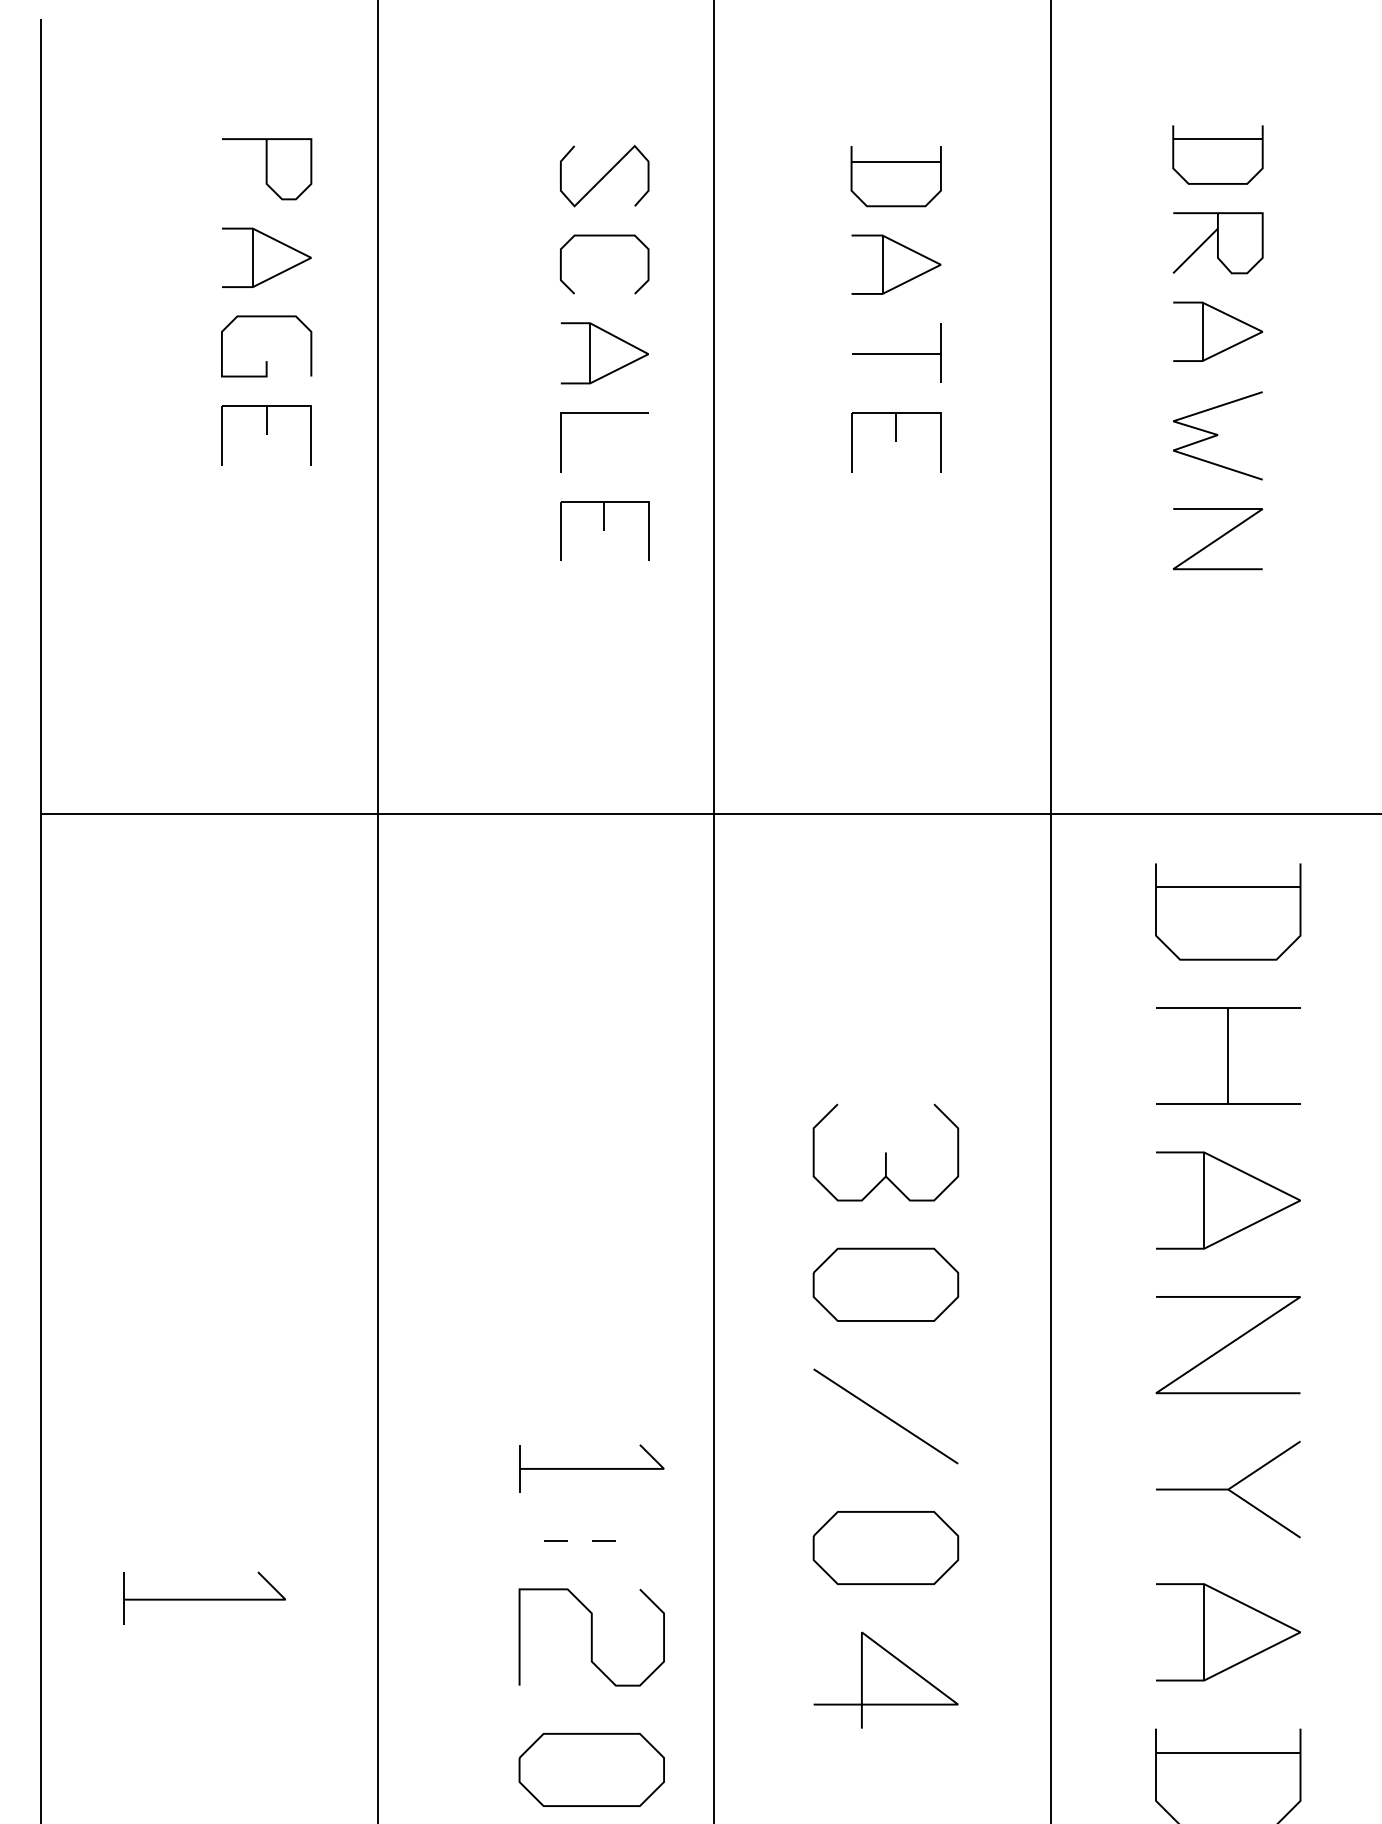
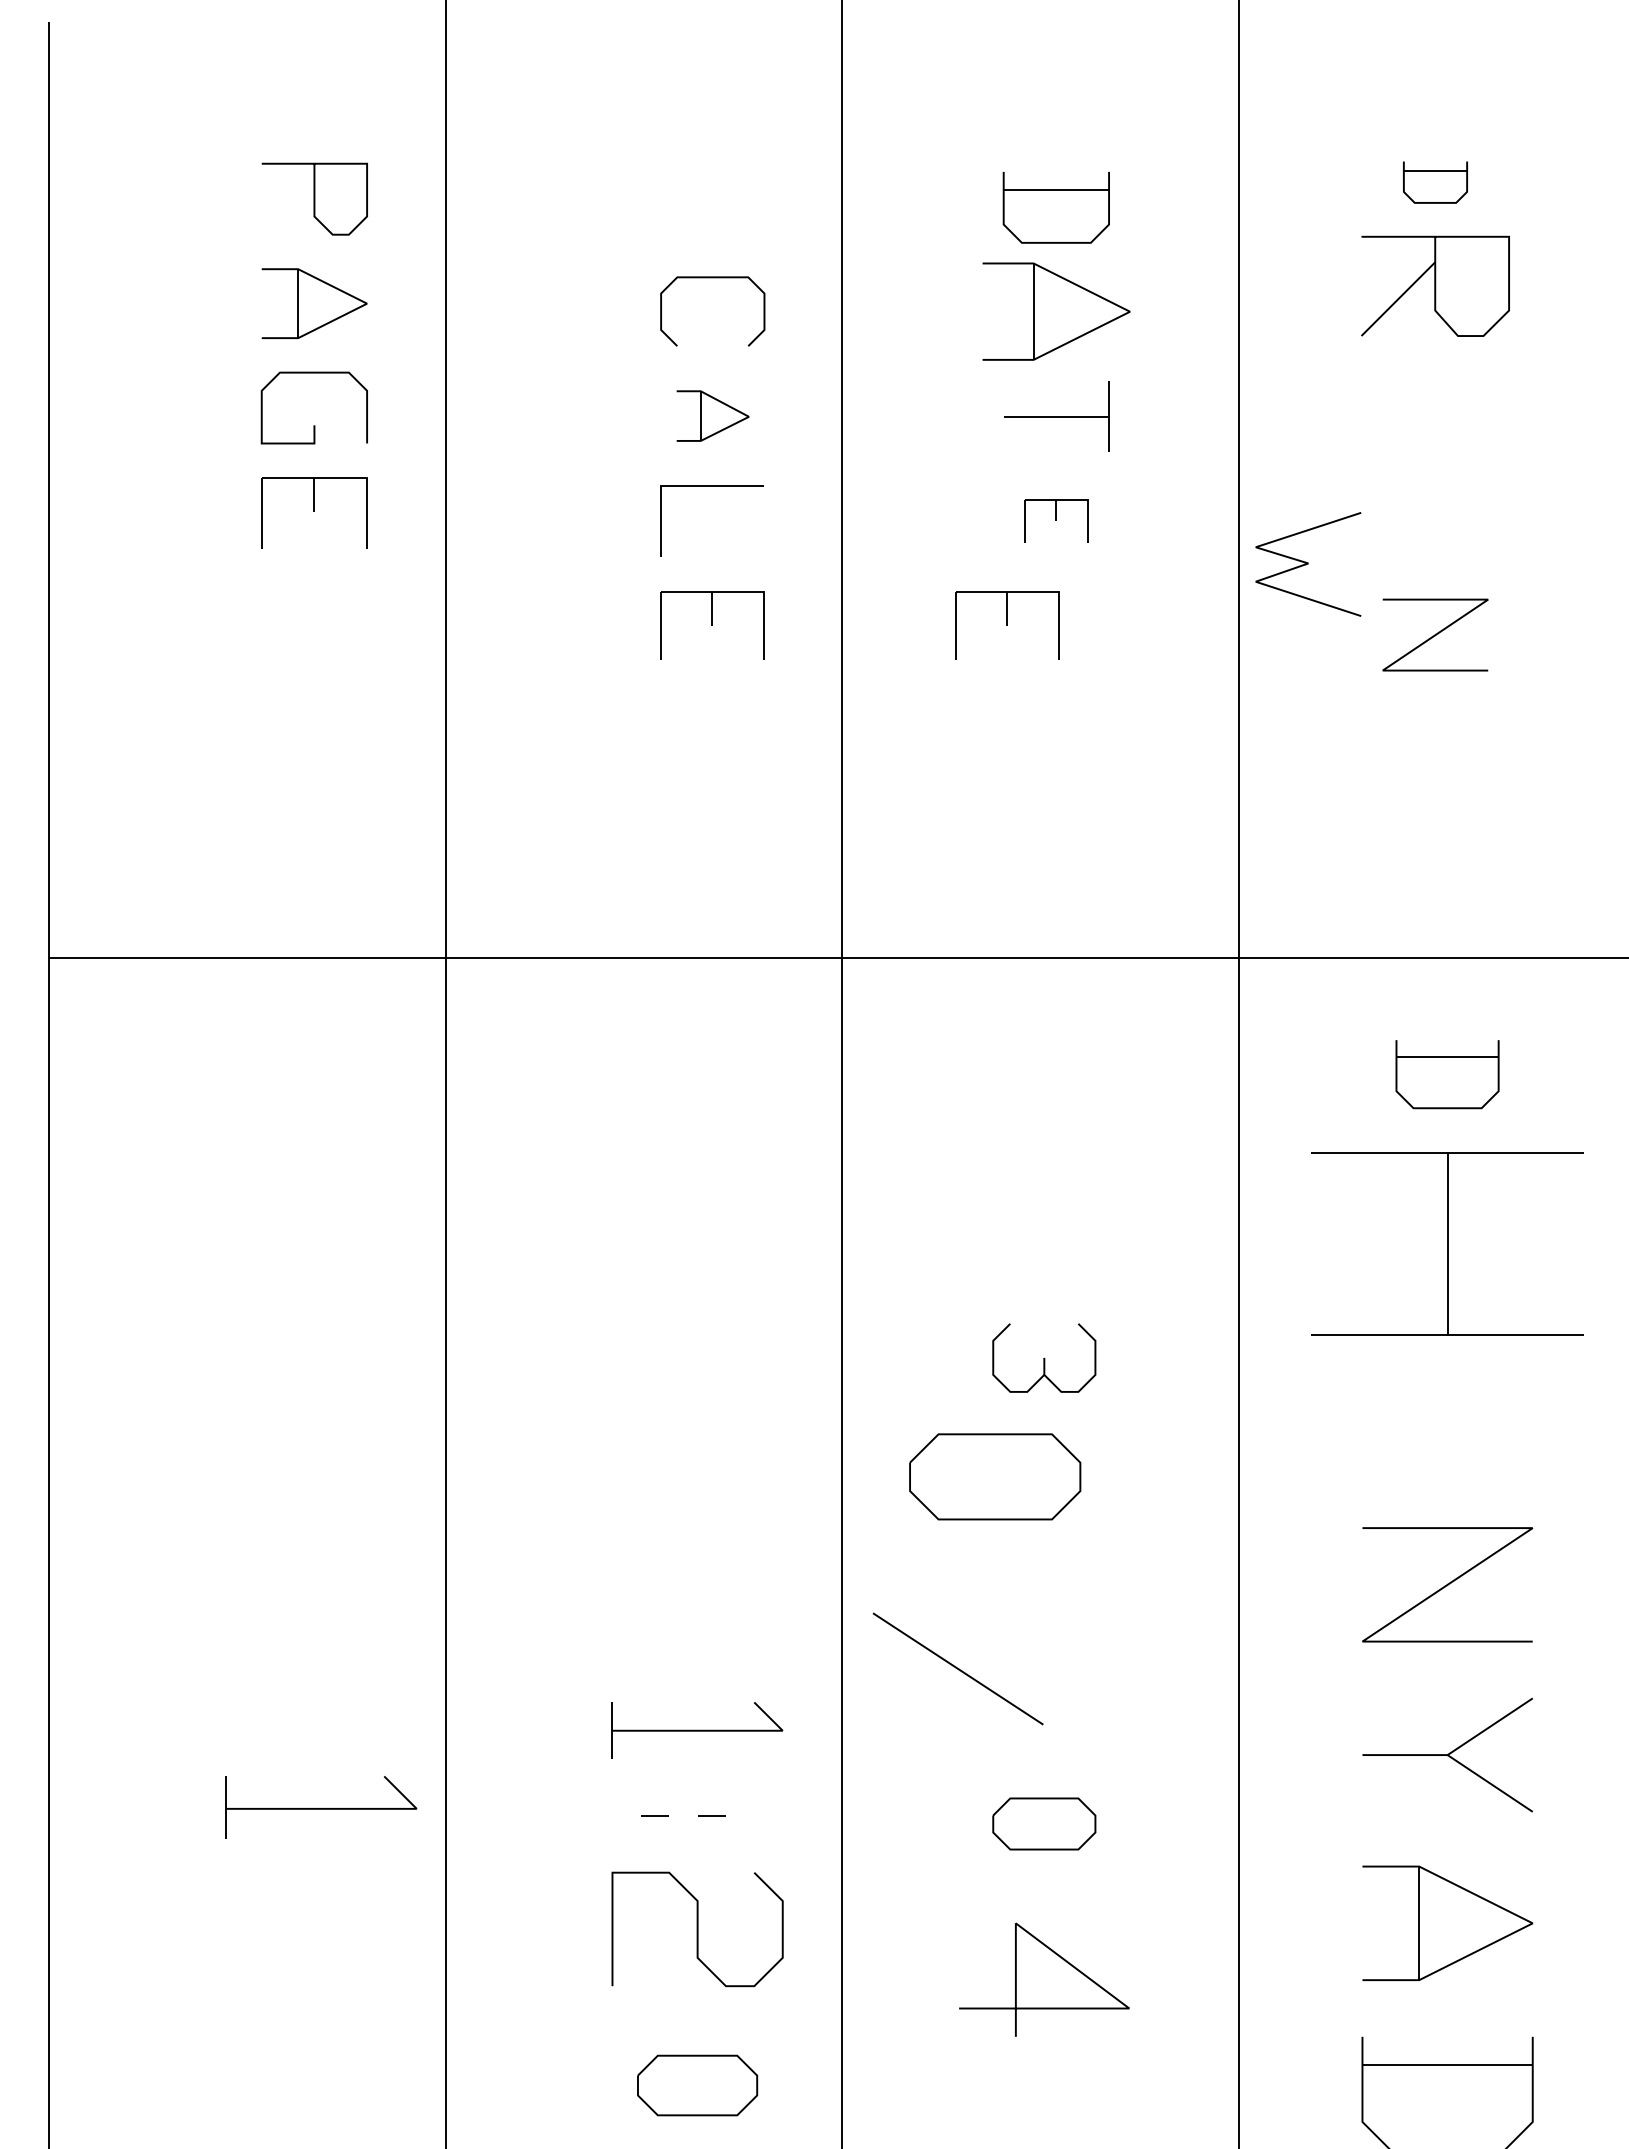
part: (1217, 155) -> (1435, 182), size x0.6
curve: (604, 175) -> (712, 206), removed
part: (1217, 243) -> (1435, 286), size x1.4
part: (896, 264) -> (1056, 311), size x1.4
part: (1217, 331) -> (1435, 390), removed
part: (604, 352) -> (712, 415), size x0.7
line: (1217, 435) -> (1308, 564), moved
part: (896, 441) -> (1056, 520), size x0.6
part: (854, 530) -> (1007, 625), added
part: (1228, 912) -> (1447, 1074), size x0.6
part: (1228, 1056) -> (1447, 1244), size x1.6
part: (886, 1152) -> (1044, 1357), size x0.6
part: (1228, 1200) -> (1447, 1414), removed
part: (886, 1284) -> (995, 1476), moved
line: (885, 1416) -> (957, 1668), moved
part: (886, 1547) -> (1044, 1823), size x0.6
part: (204, 1598) -> (321, 1807), moved
part: (591, 1769) -> (697, 2085), size x0.7

